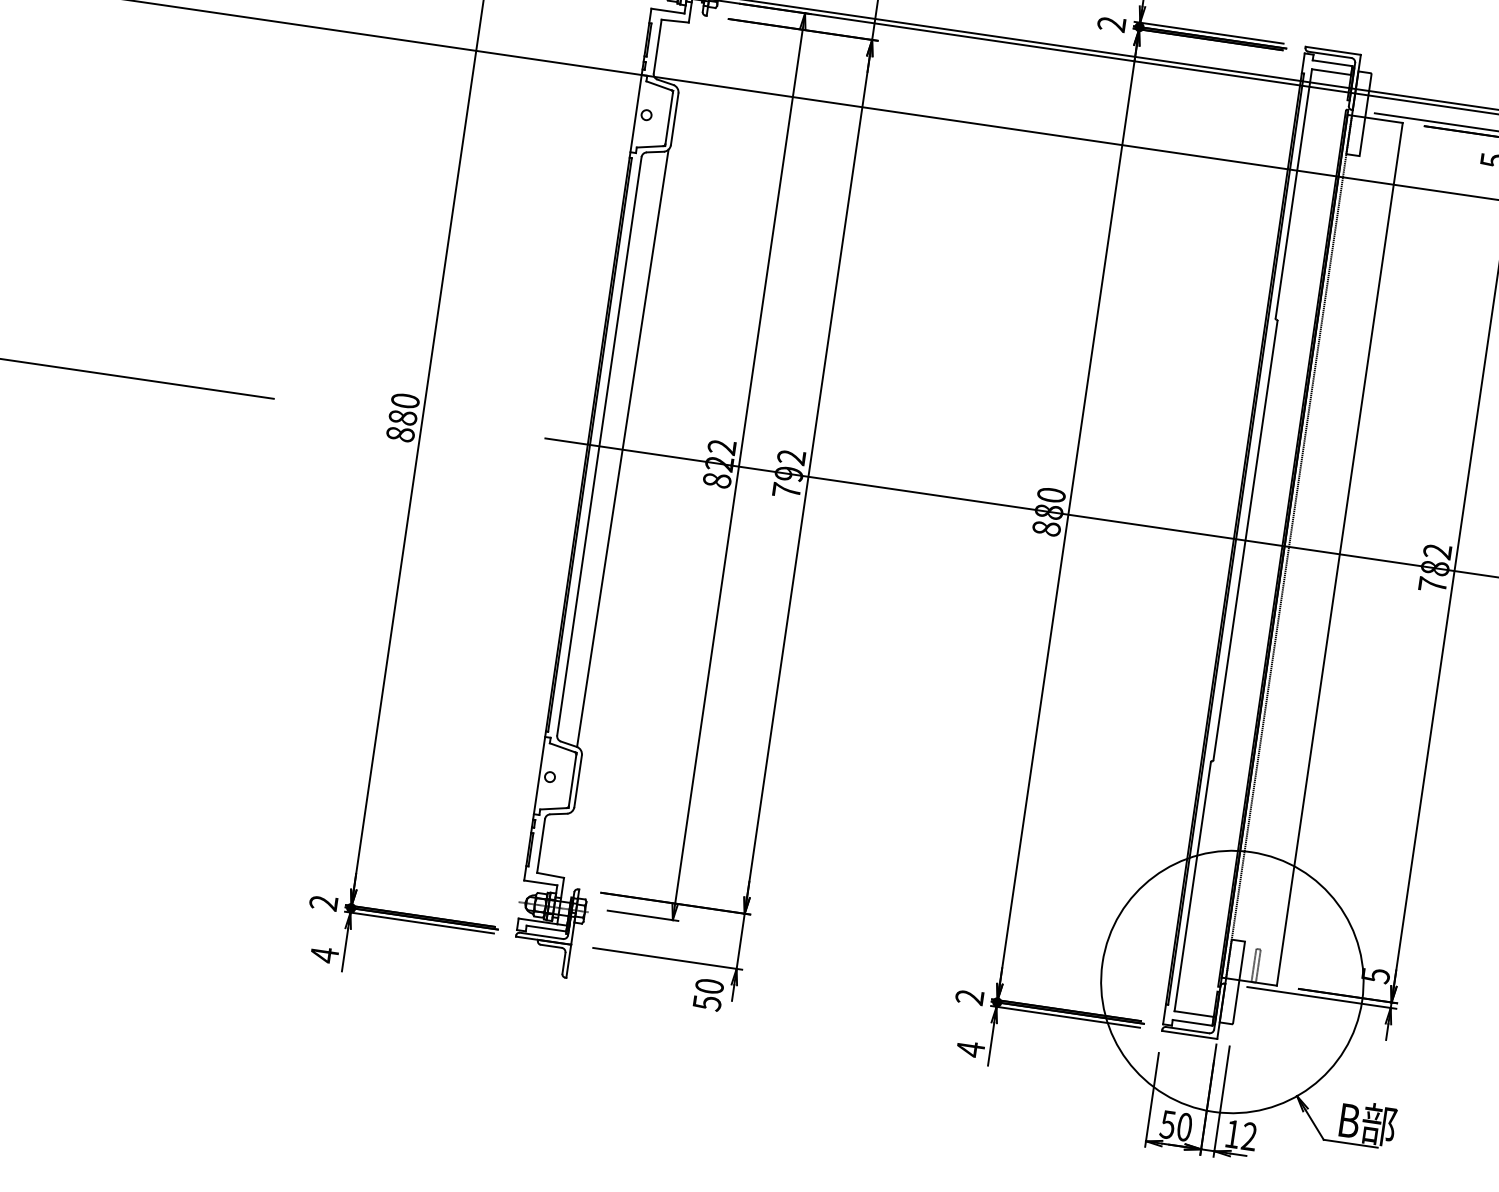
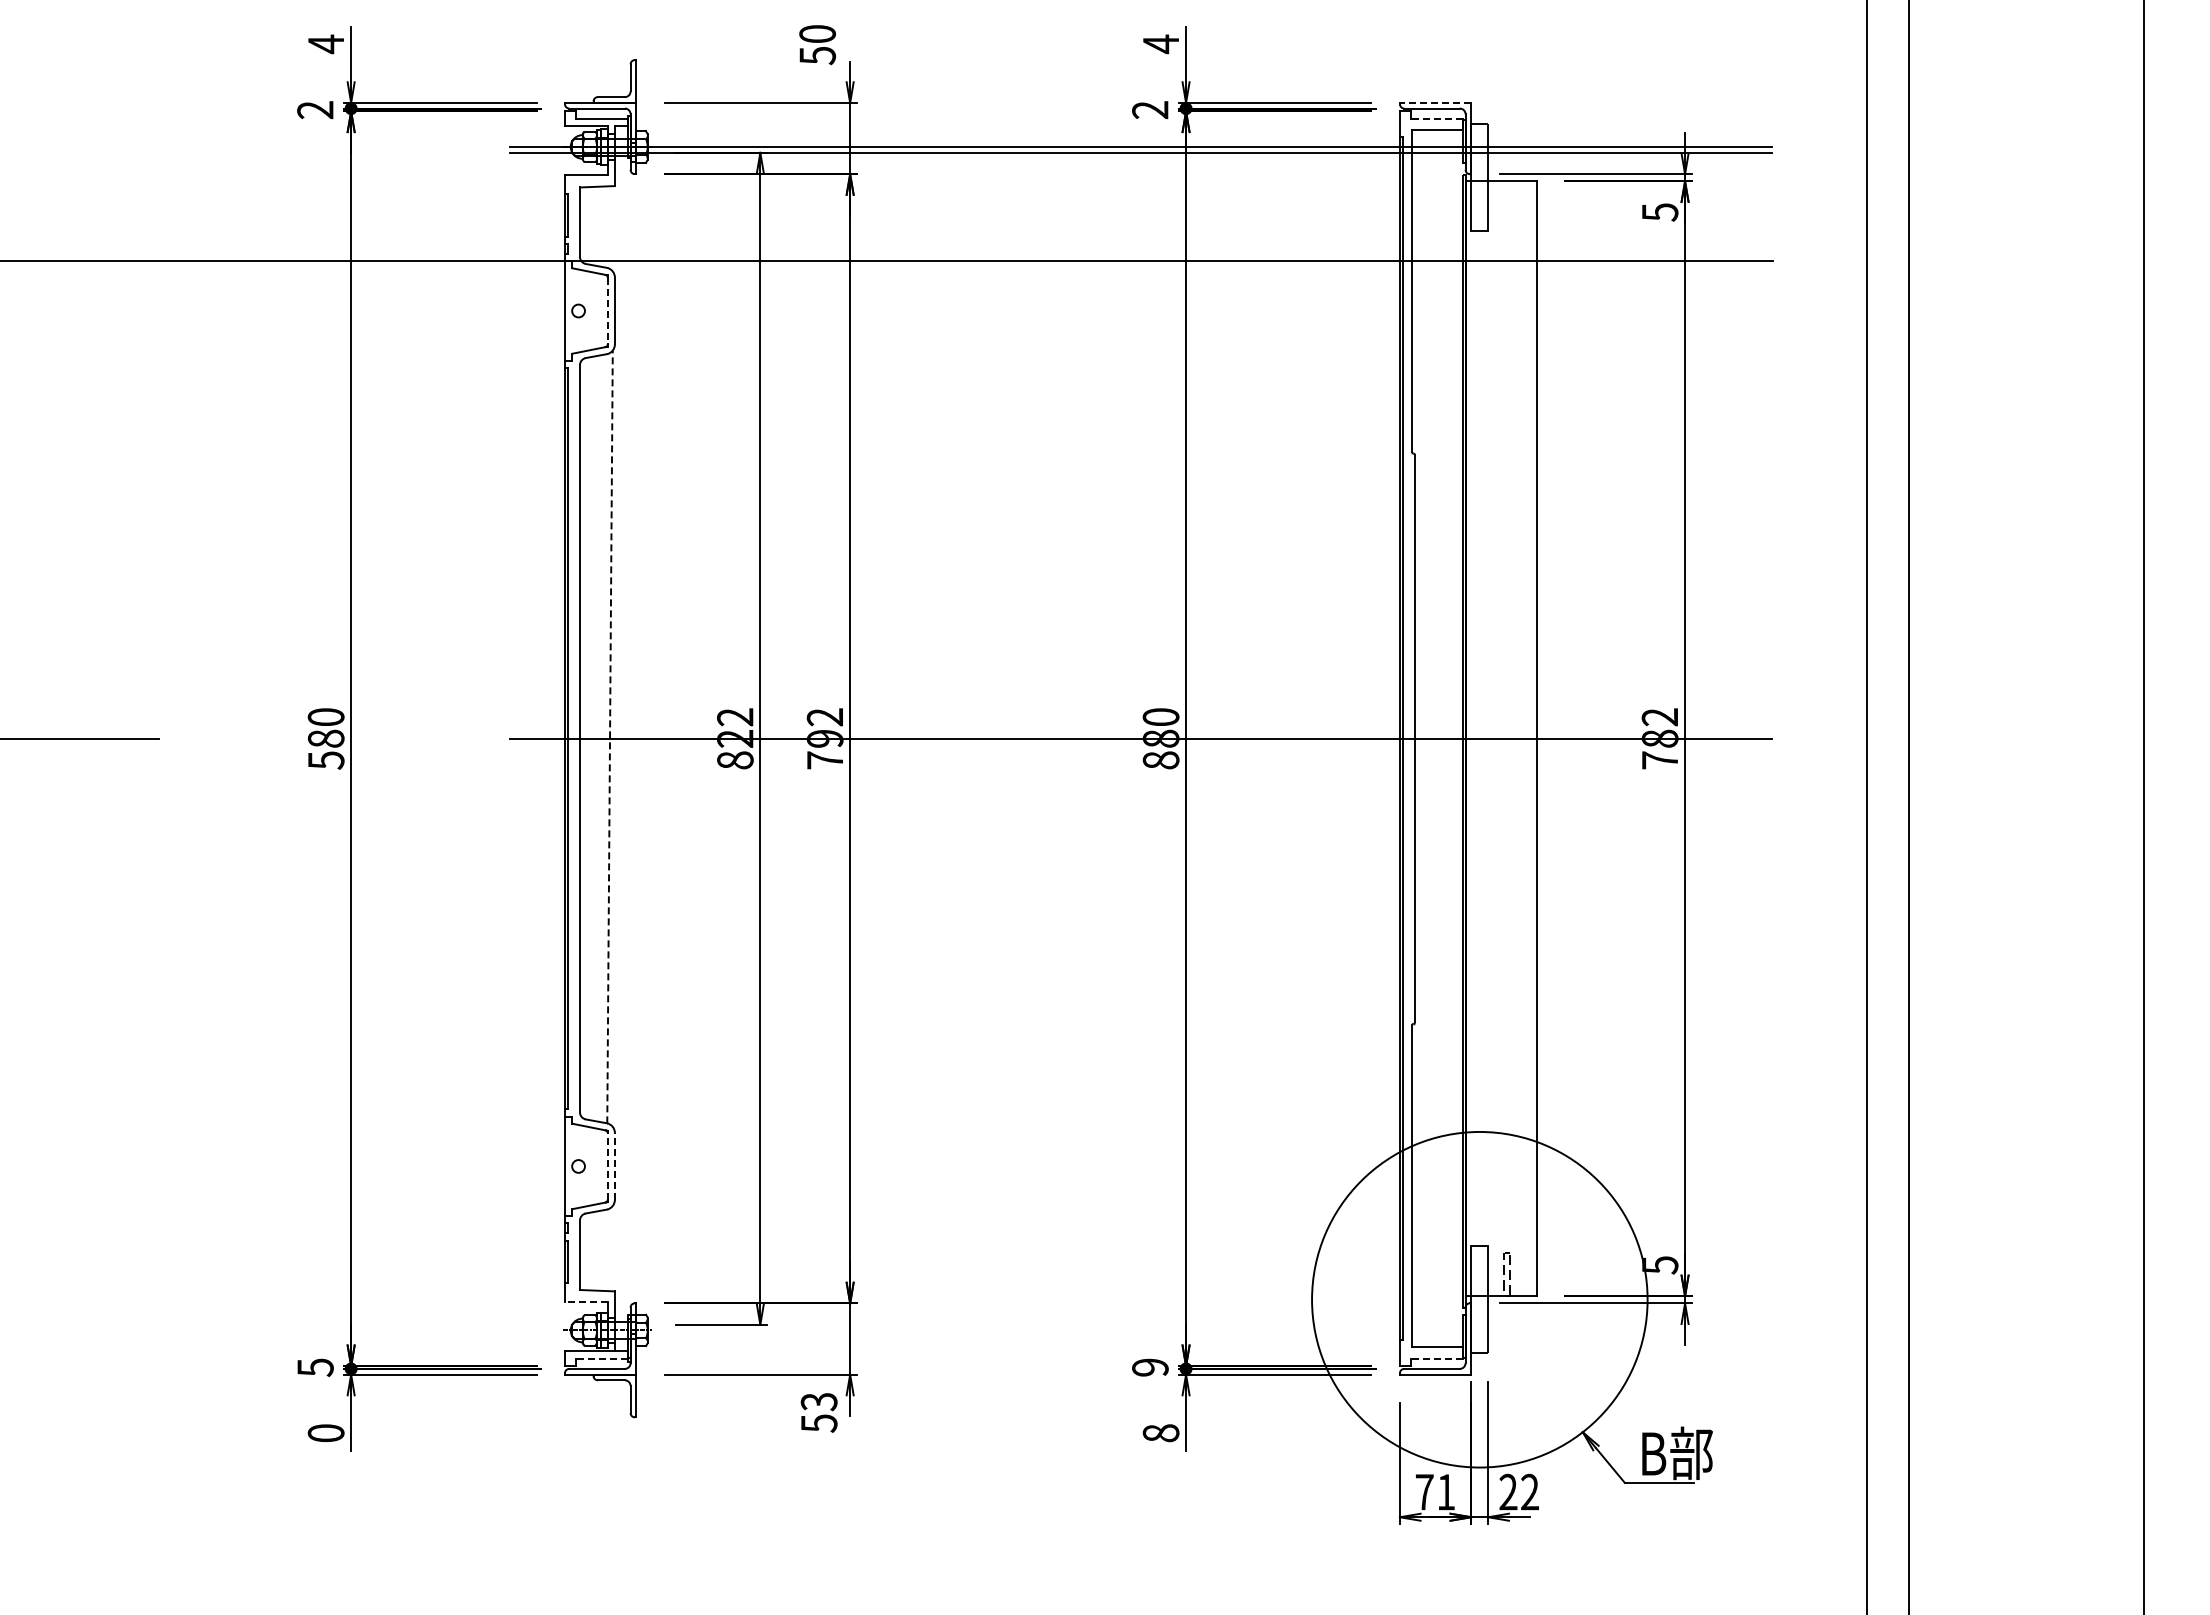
line: (1333, 50) -> (1435, 102), solid -> dashed
line: (1332, 63) -> (1437, 118), solid -> dashed
line: (668, 118) -> (607, 311), solid -> dashed
text: (400, 434) -> (325, 760), 880 -> 580
line: (623, 448) -> (610, 736), solid -> dashed
line: (1289, 546) -> (1471, 738), removed
line: (572, 779) -> (607, 1165), solid -> dashed
line: (577, 780) -> (614, 1165), solid -> dashed
line: (540, 883) -> (585, 1302), solid -> dashed
text: (323, 902) -> (315, 1367), 2 -> 5
line: (546, 928) -> (602, 1358), solid -> dashed
text: (324, 955) -> (325, 1433), 4 -> 0
text: (709, 986) -> (818, 1402), 50 -> 53
text: (969, 997) -> (1150, 1367), 2 -> 9
line: (1192, 1022) -> (1437, 1358), solid -> dashed
text: (970, 1049) -> (1160, 1433), 4 -> 8
text: (1176, 1125) -> (1435, 1491), 50 -> 71
text: (1232, 1133) -> (1508, 1491), 12 -> 22

